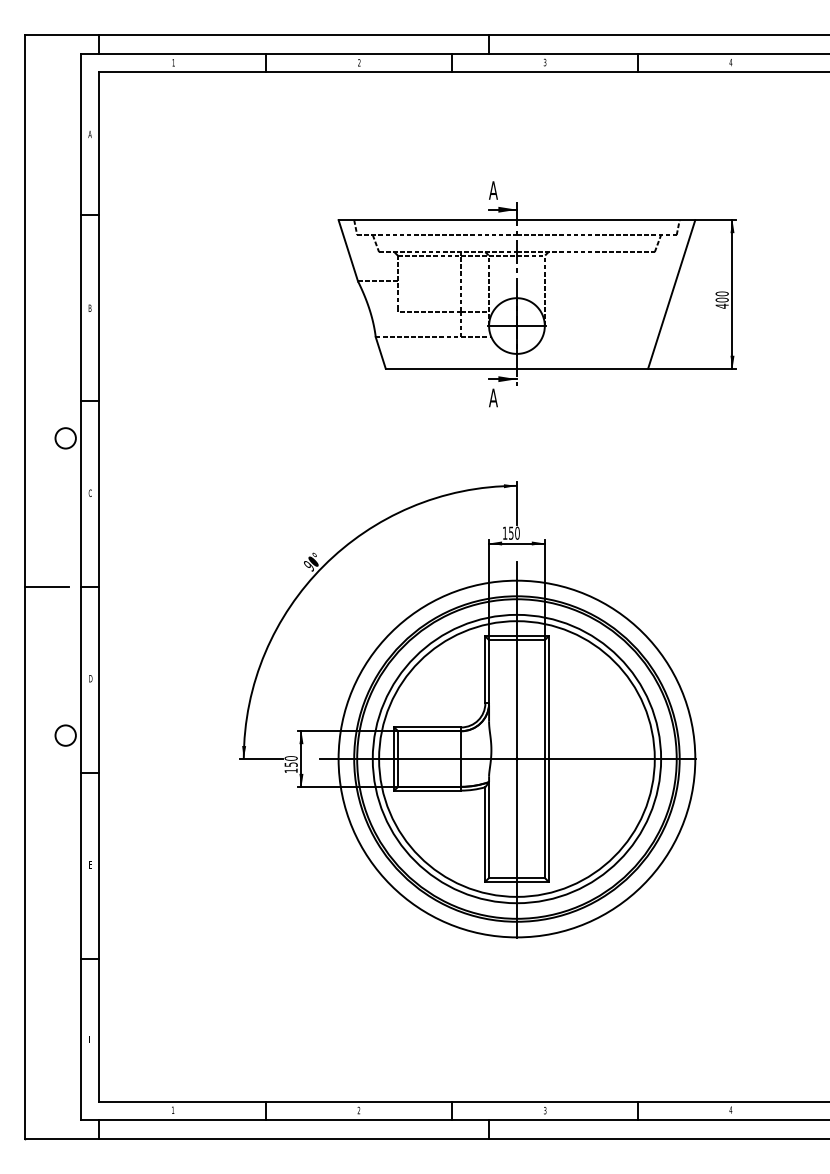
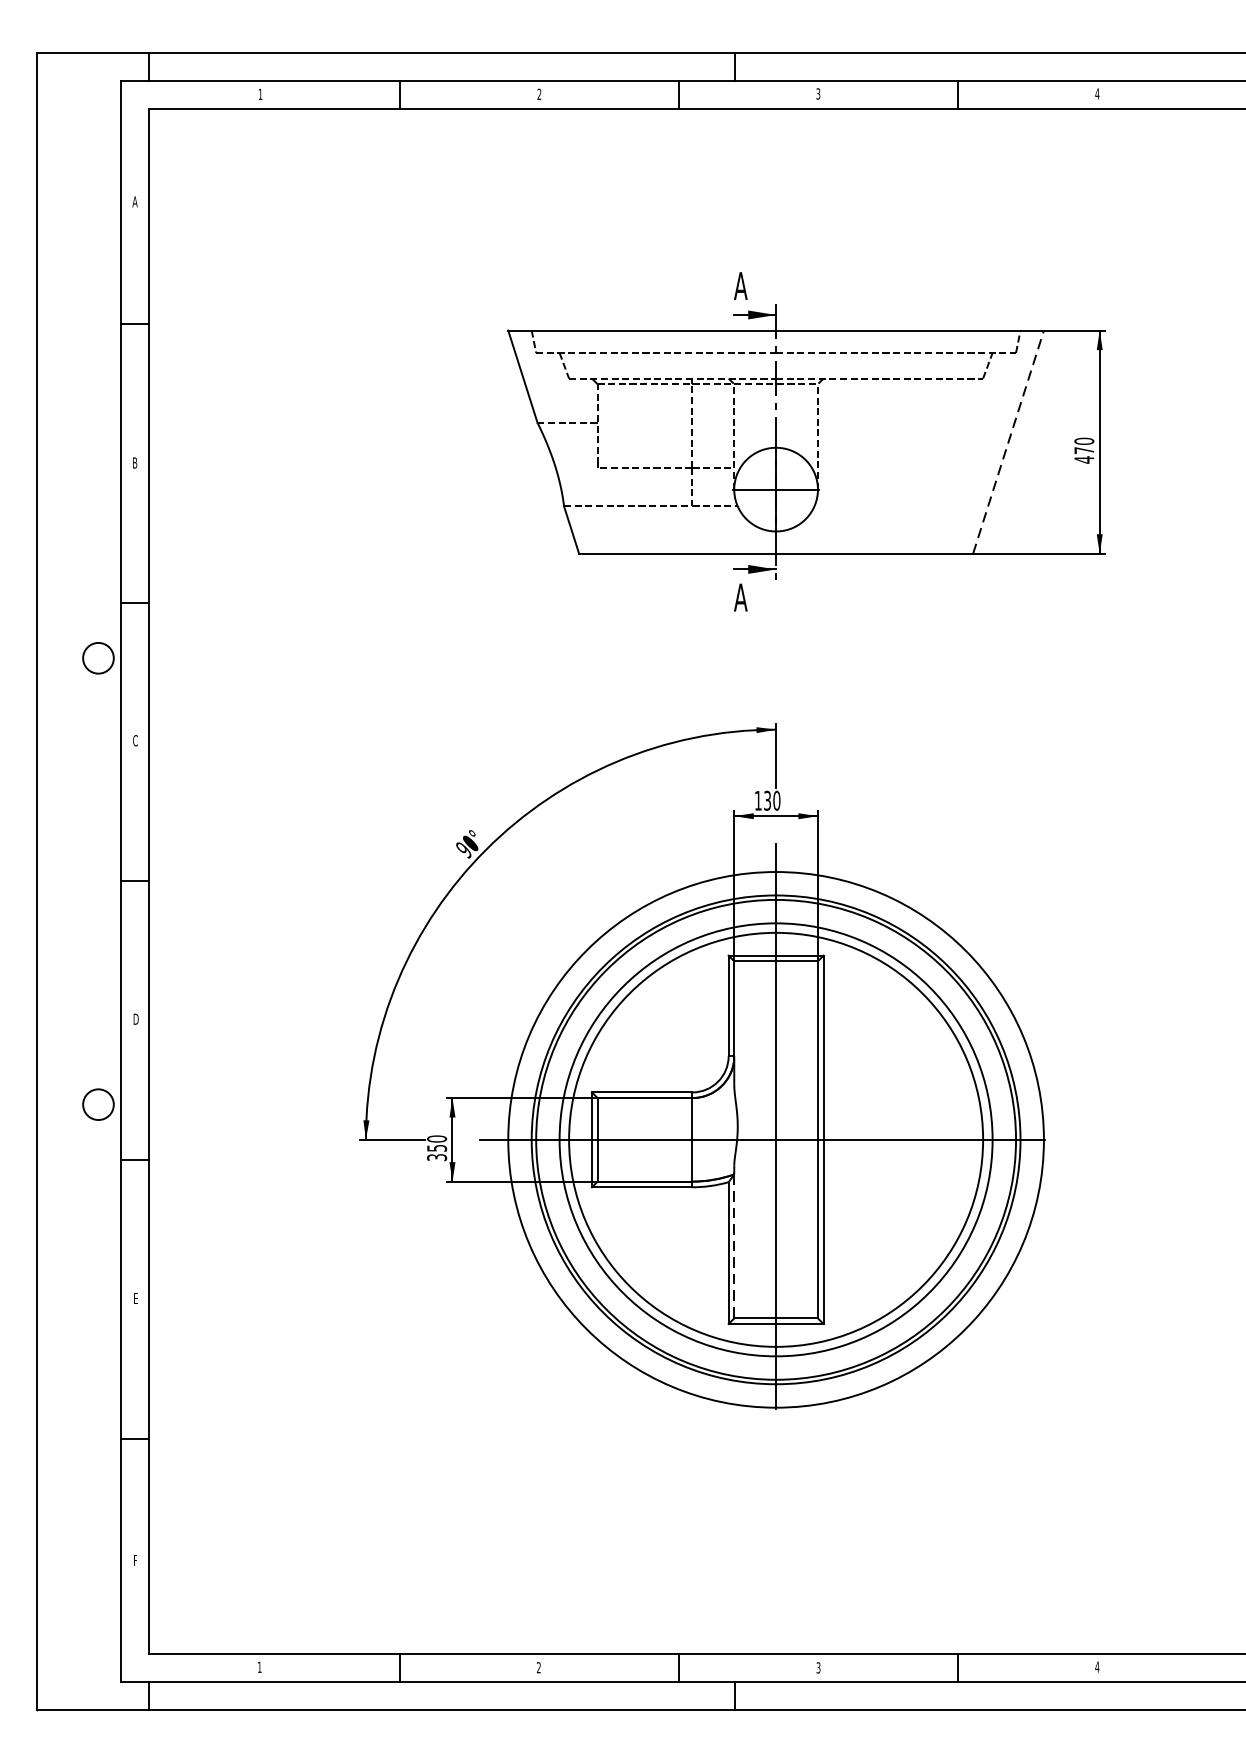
line: (671, 294) -> (1008, 442), solid -> dashed
text: (721, 299) -> (1083, 449), 400 -> 470
text: (511, 531) -> (767, 798), 150 -> 130
line: (46, 587) -> (69, 882), removed
text: (290, 770) -> (436, 1157), 150 -> 350
line: (489, 830) -> (734, 1247), solid -> dashed

